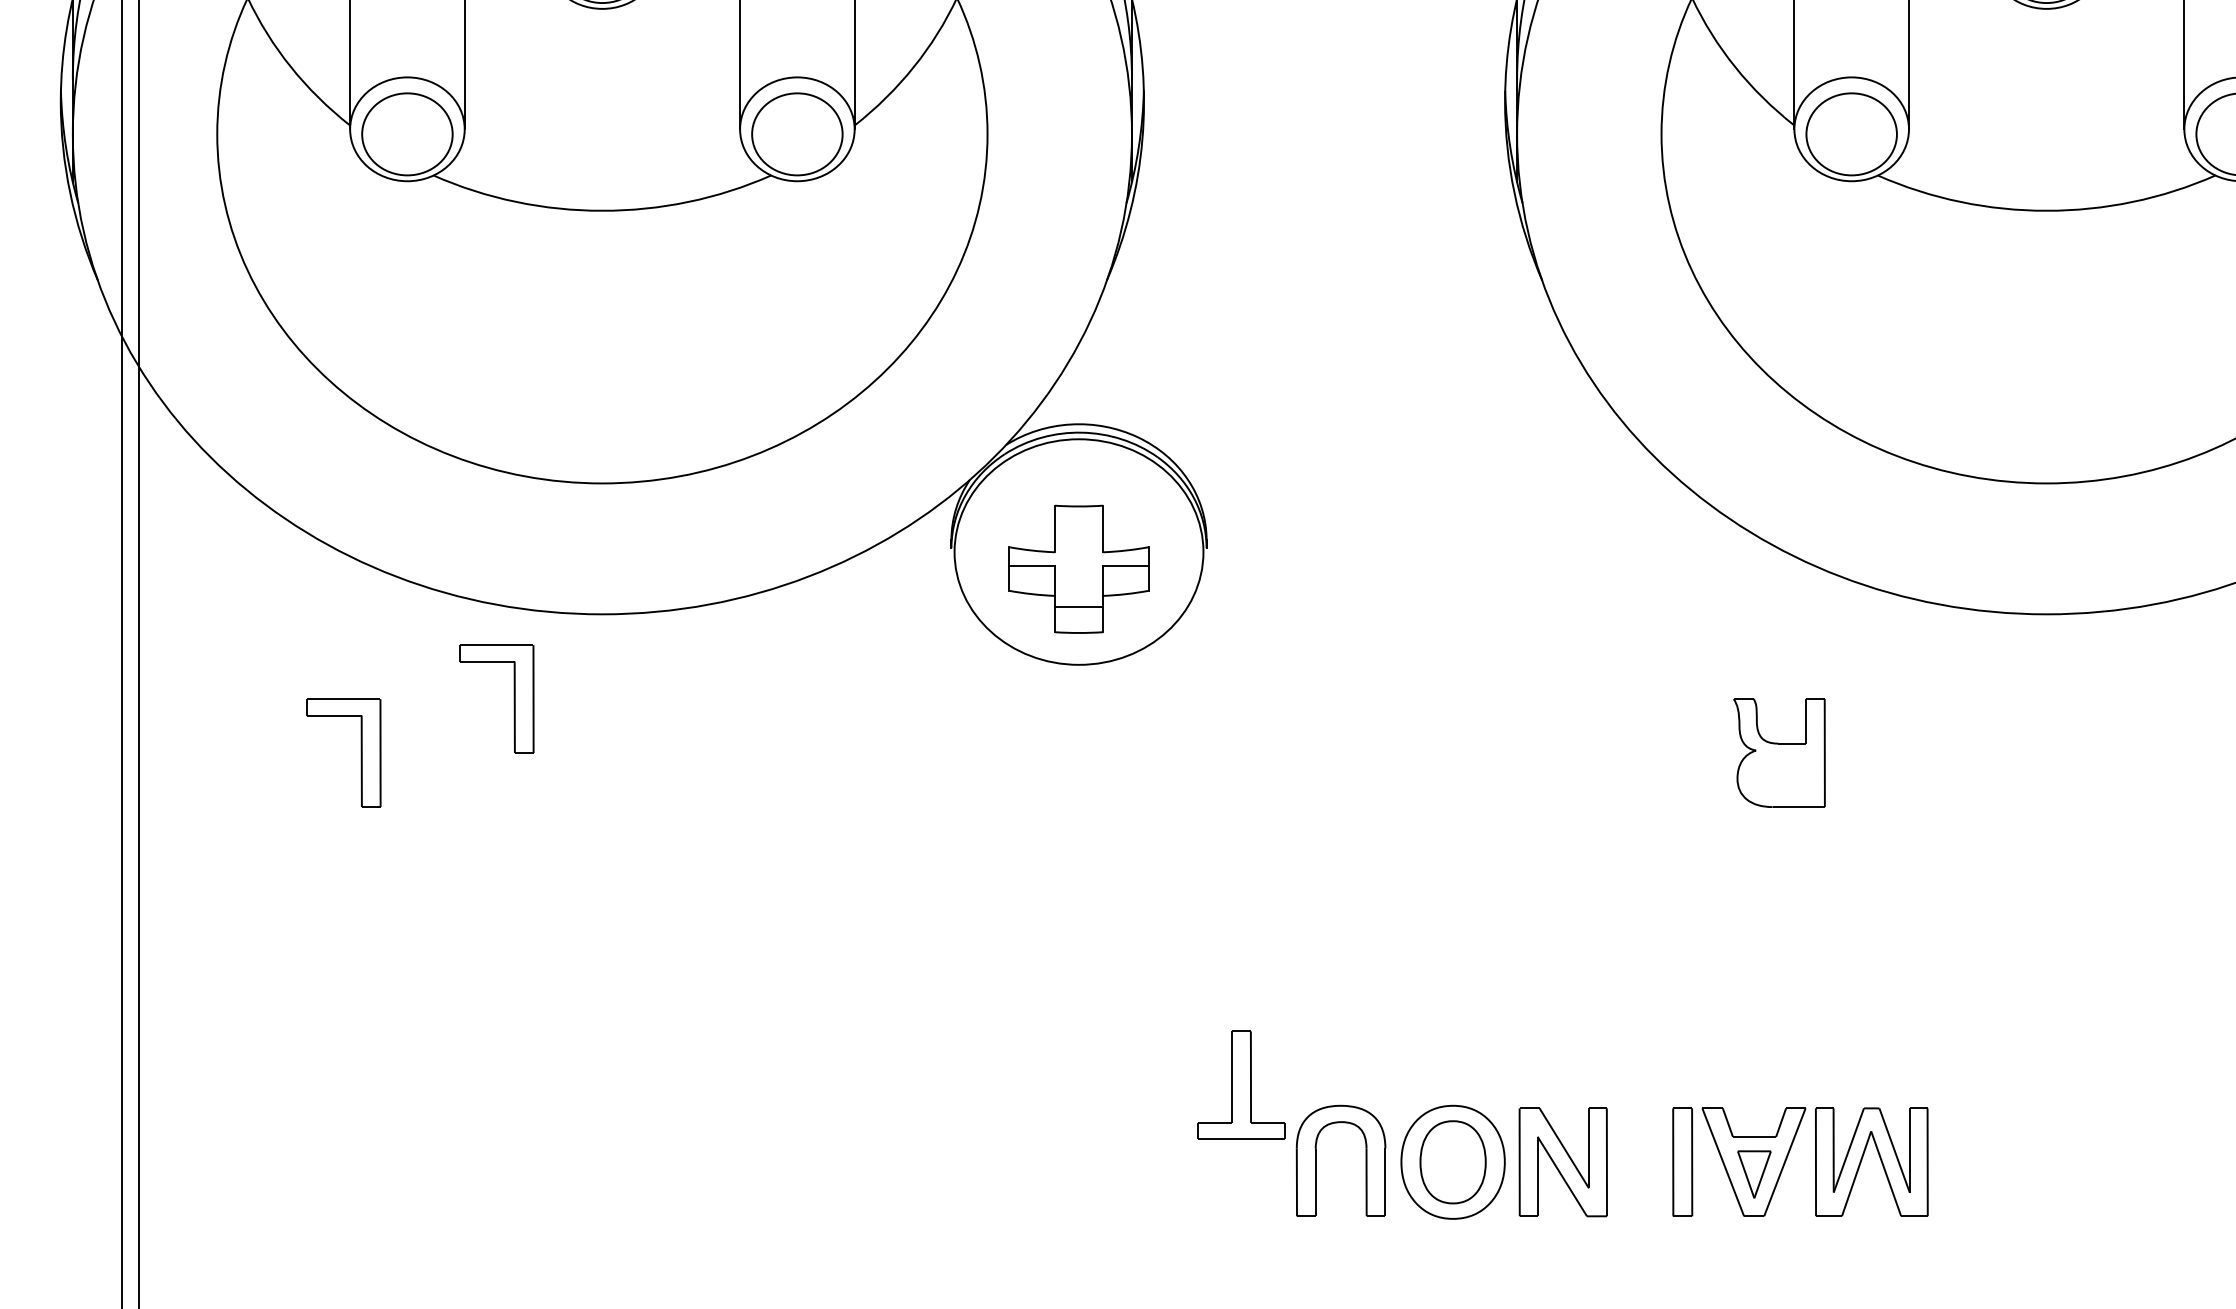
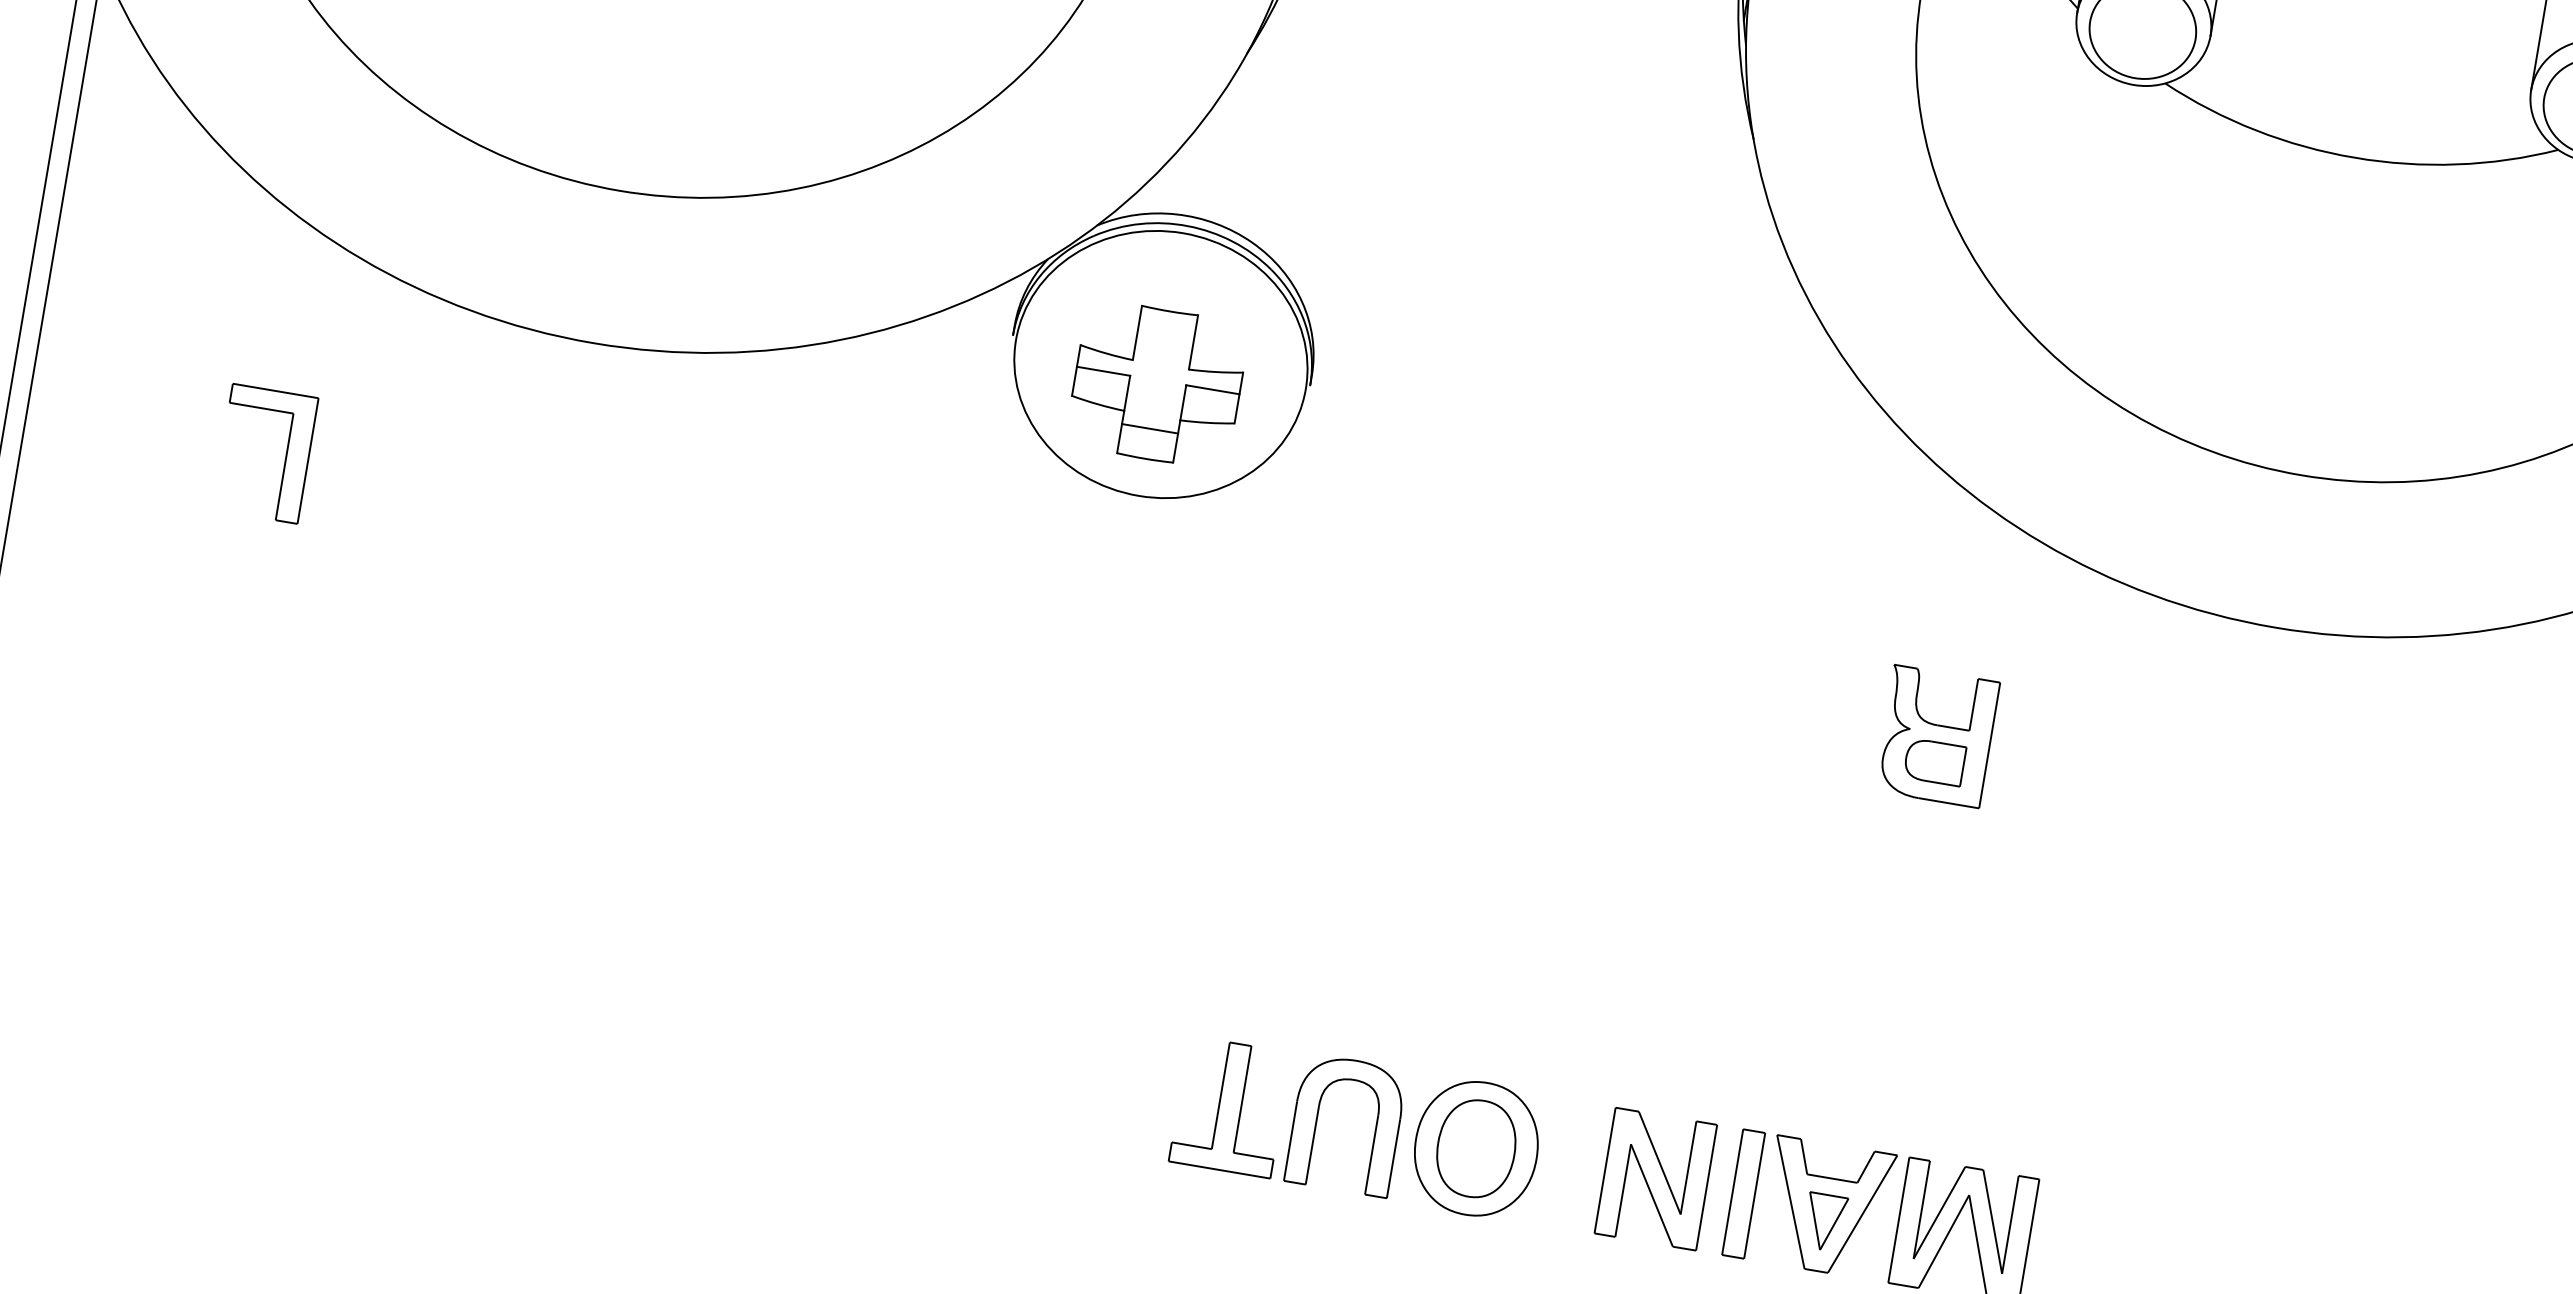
part: (513, 698) -> (473, 423), removed
part: (1781, 774) -> (1935, 761), added
part: (1241, 1084) -> (1230, 1106), moved
part: (1562, 1162) -> (1654, 1179), moved

